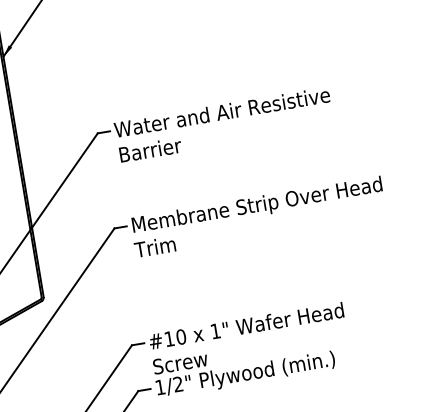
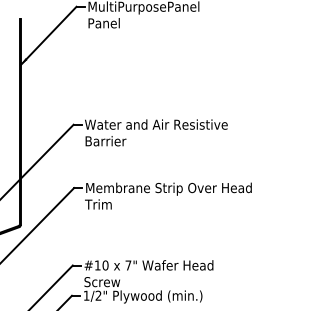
text: (215, 331) -> (128, 265), 1" -> 7"

